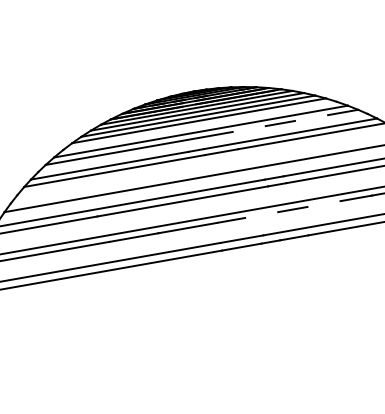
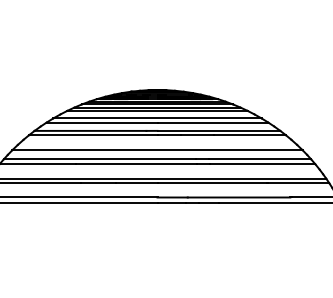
line: (279, 123) -> (212, 122), dashed -> solid
line: (294, 209) -> (212, 183), dashed -> solid

